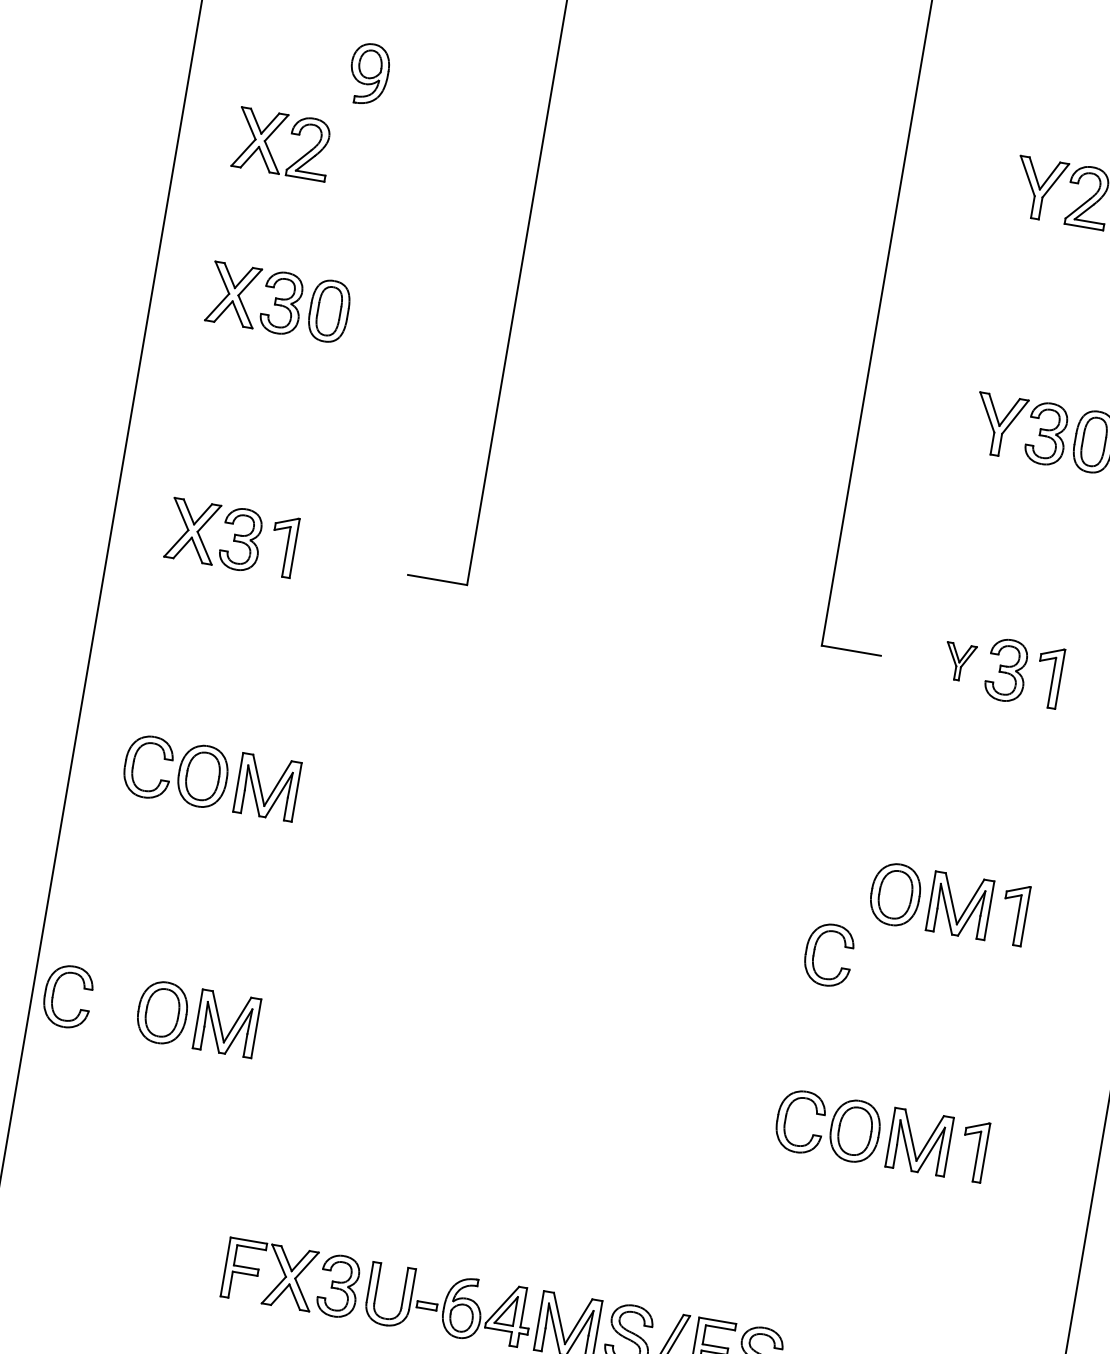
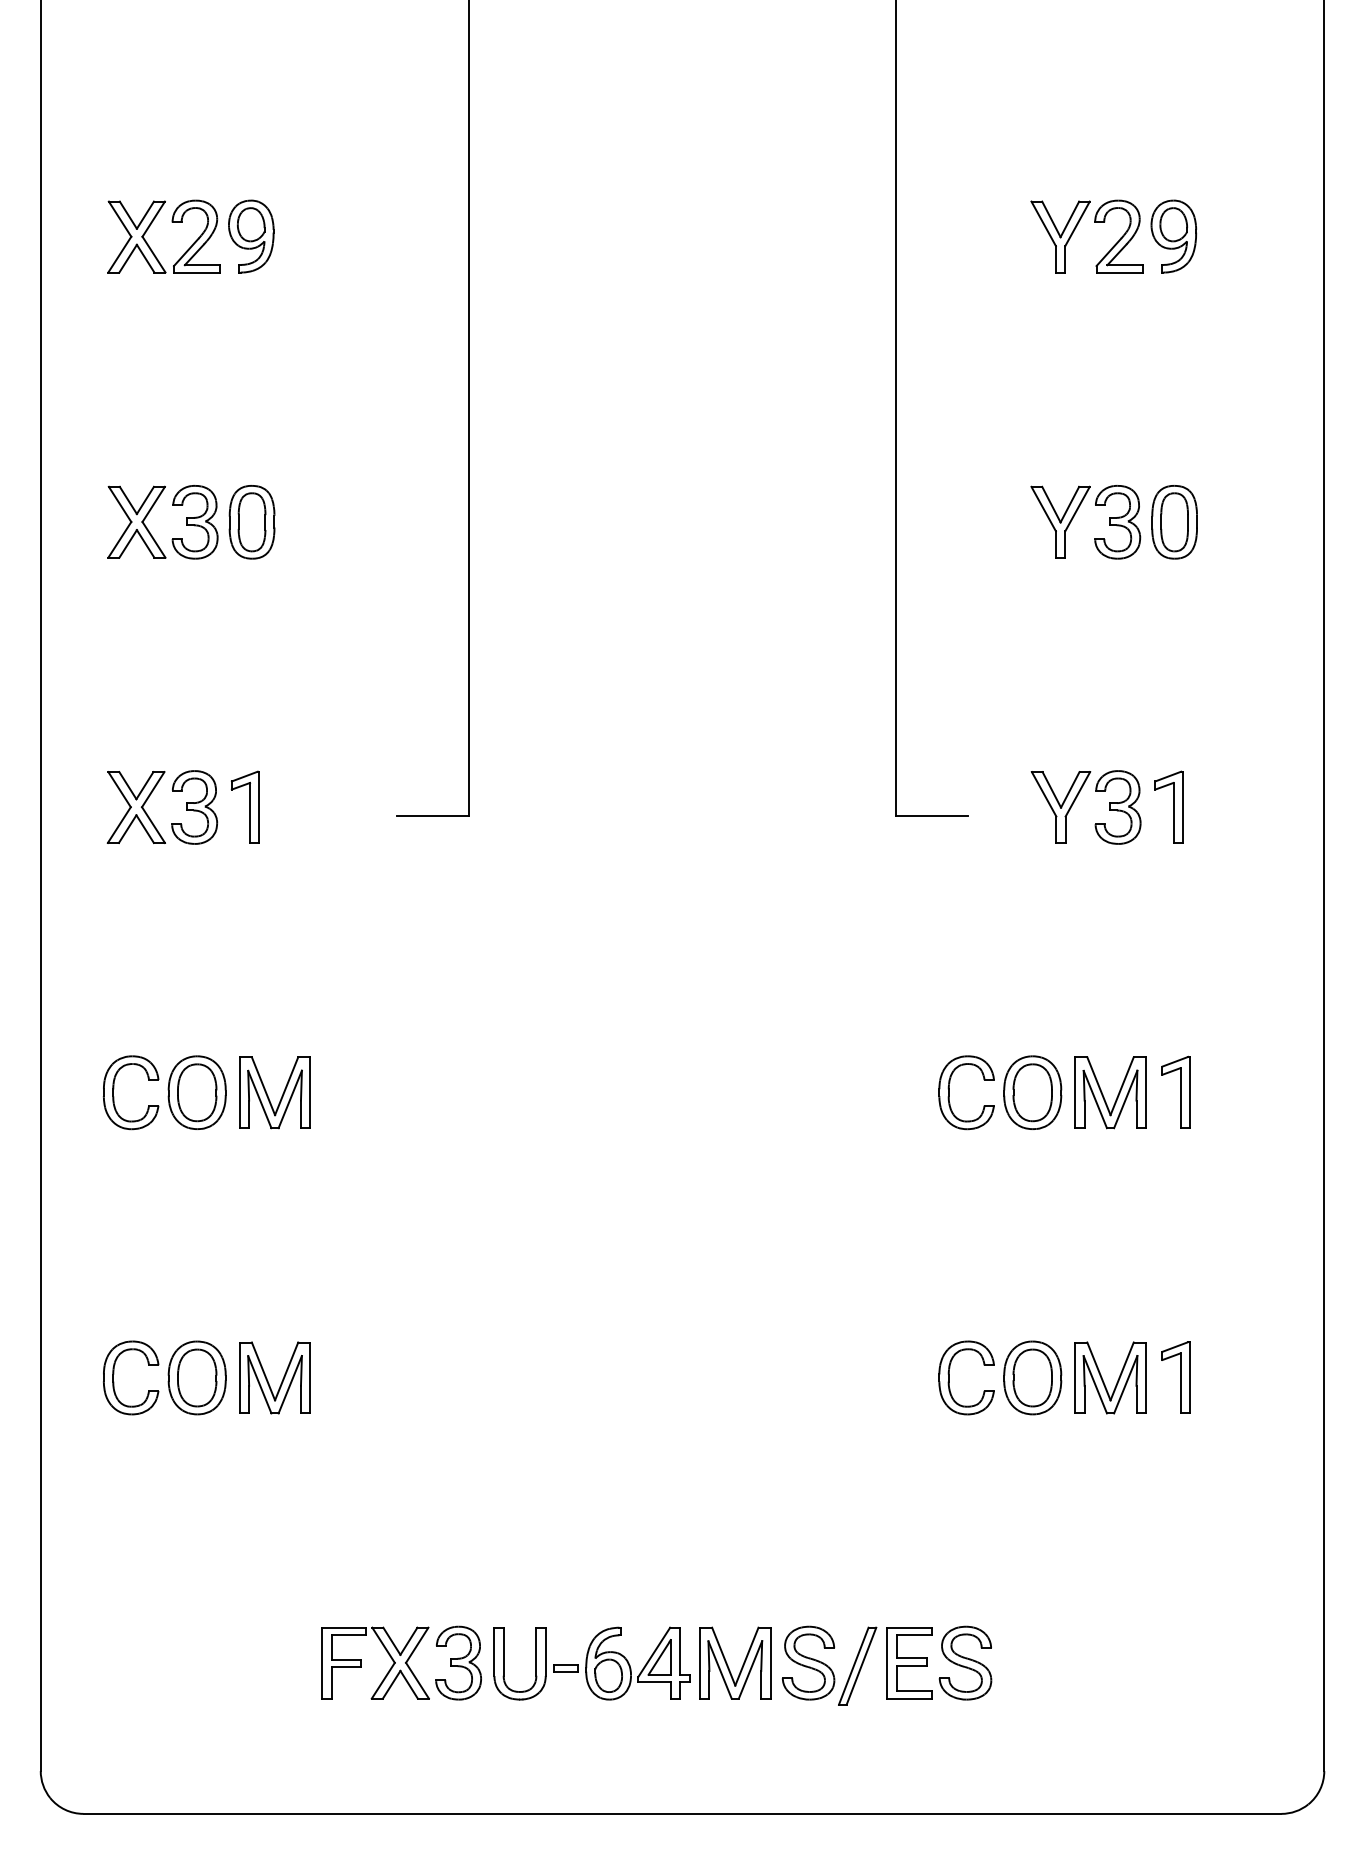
part: (290, 133) -> (171, 222), moved
part: (958, 662) -> (1060, 807), size x1.67
part: (814, 952) -> (949, 1092), moved
part: (54, 991) -> (114, 1374), moved

